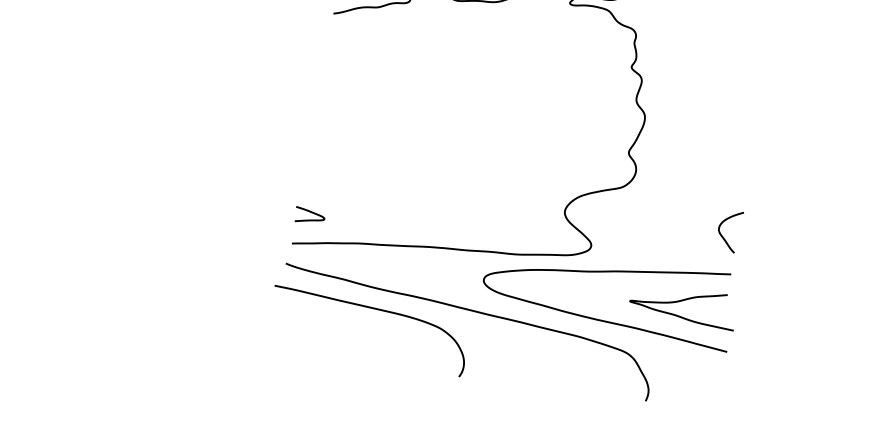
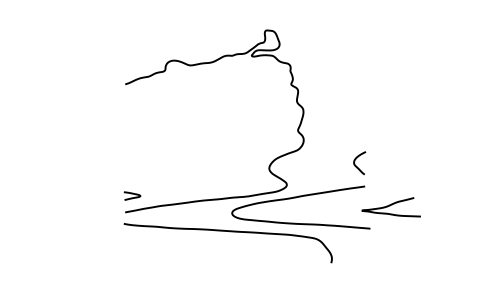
curve: (682, 302) -> (390, 206), moved
curve: (373, 310) -> (175, 240), removed

